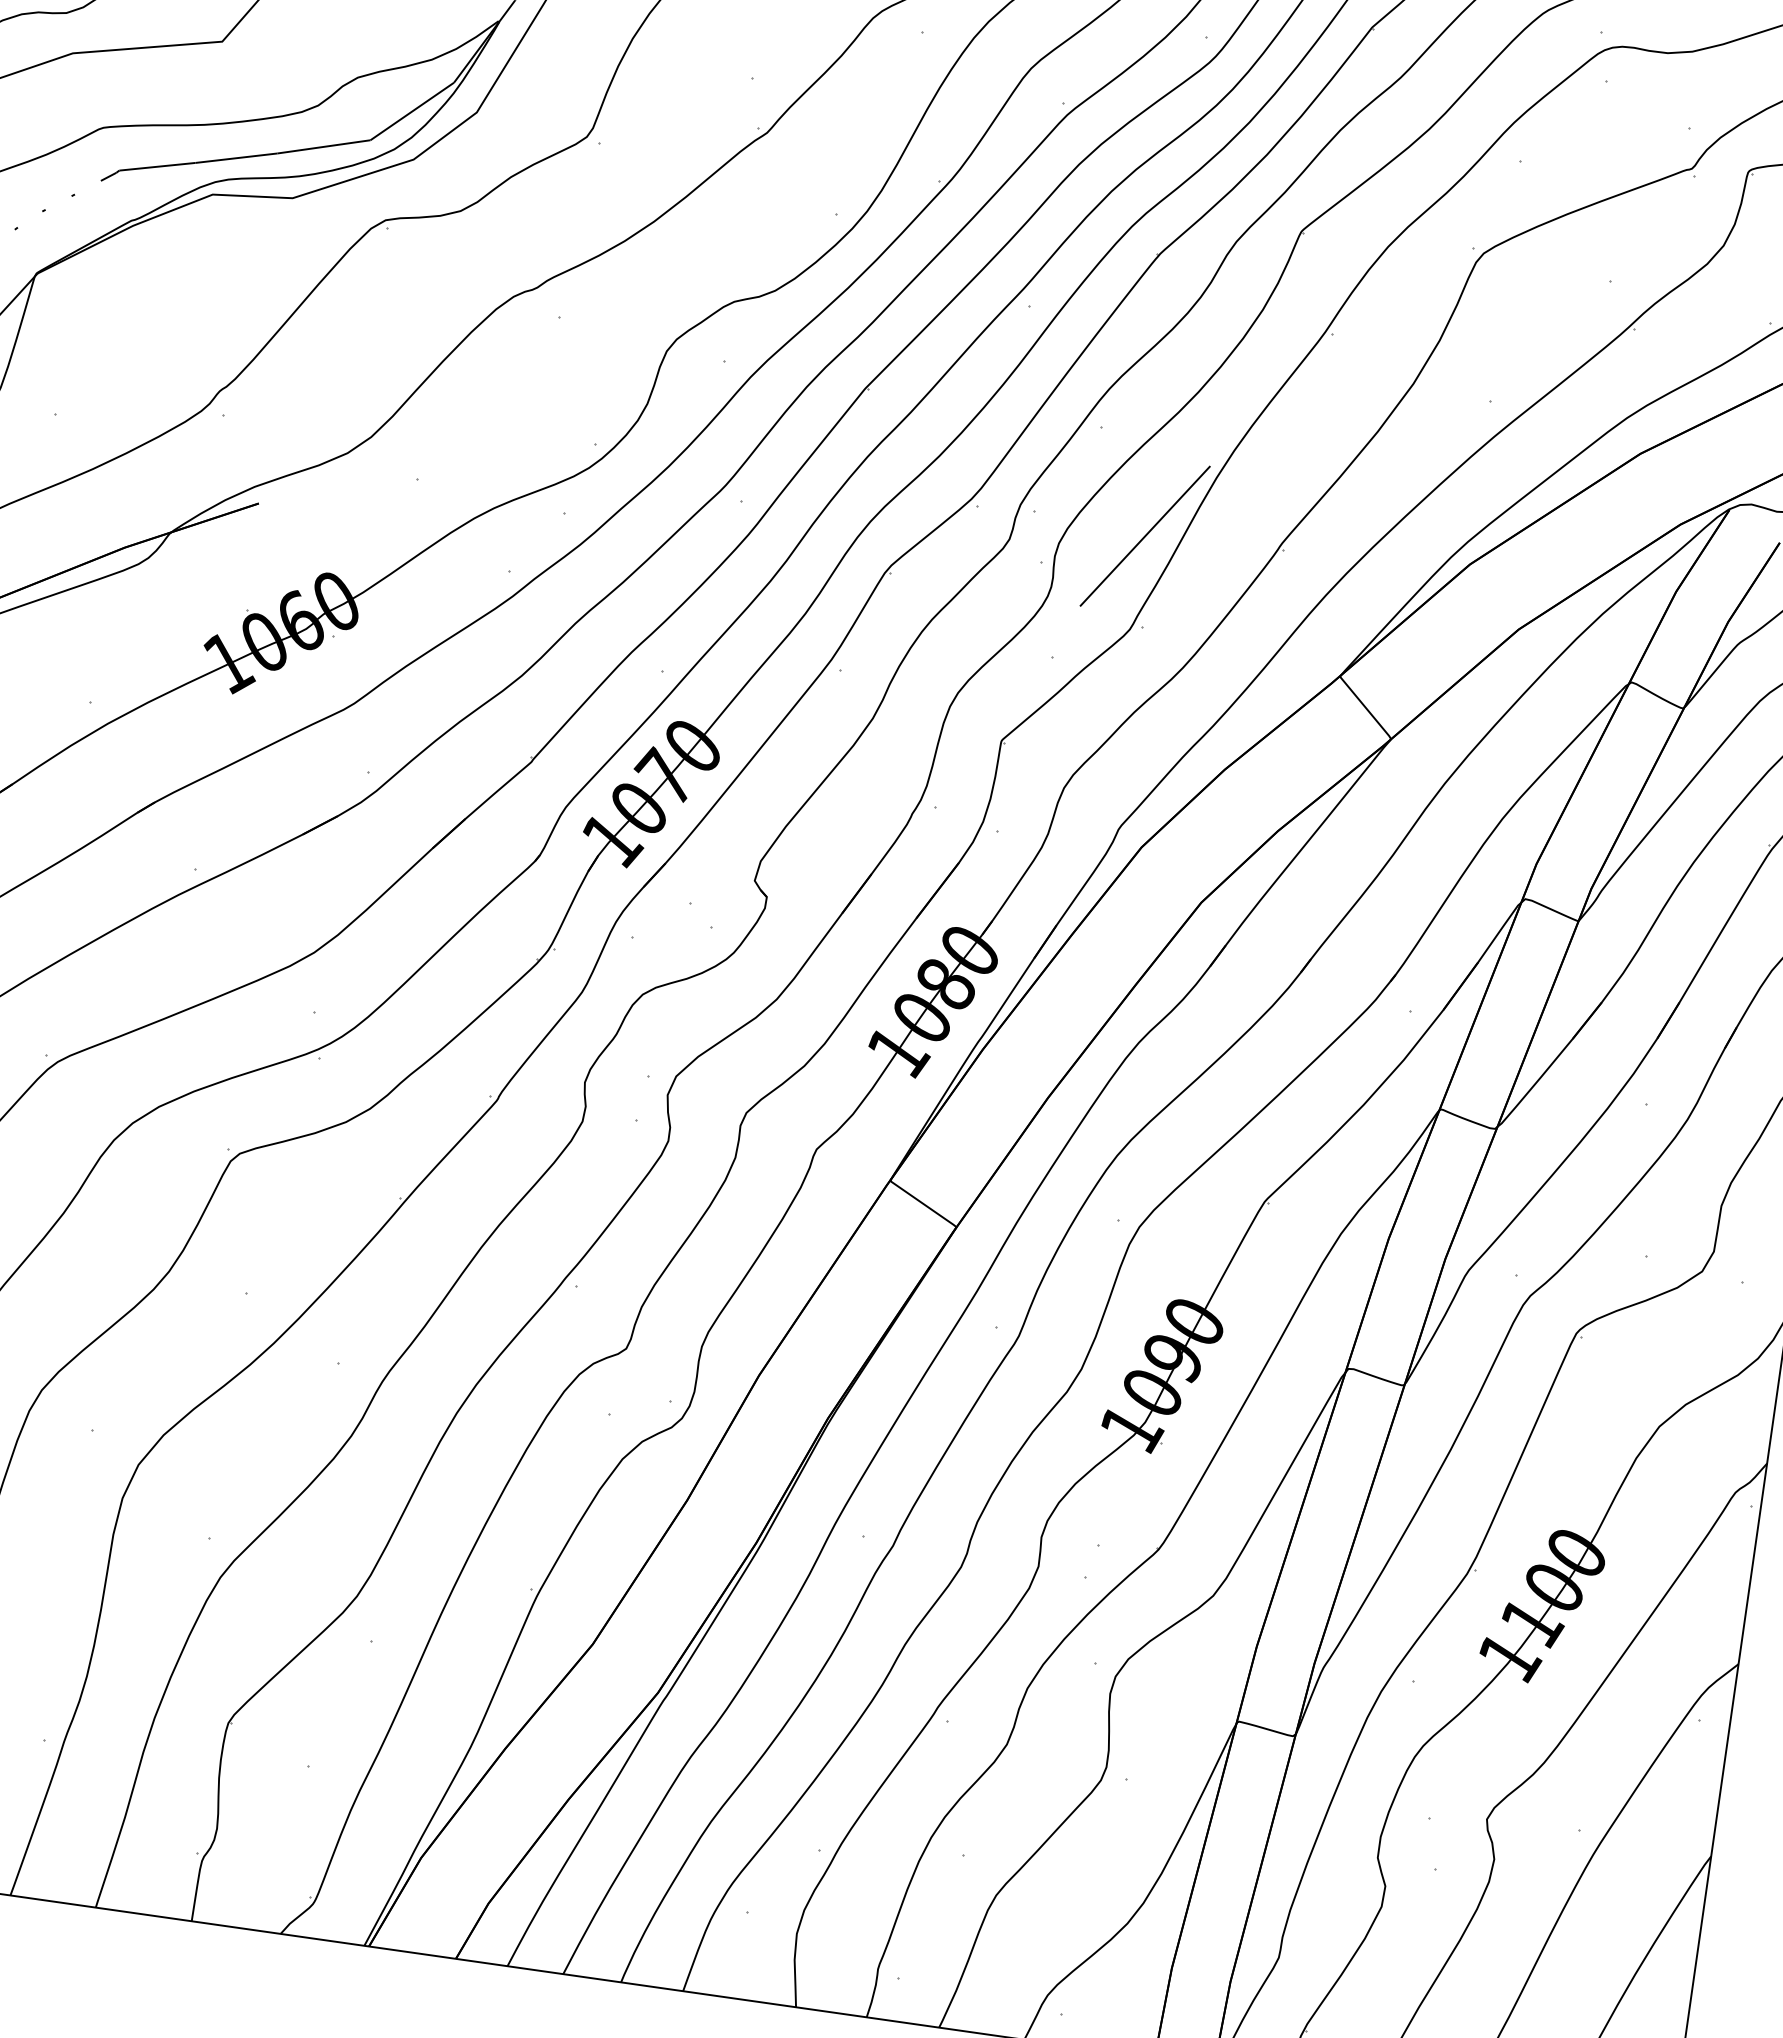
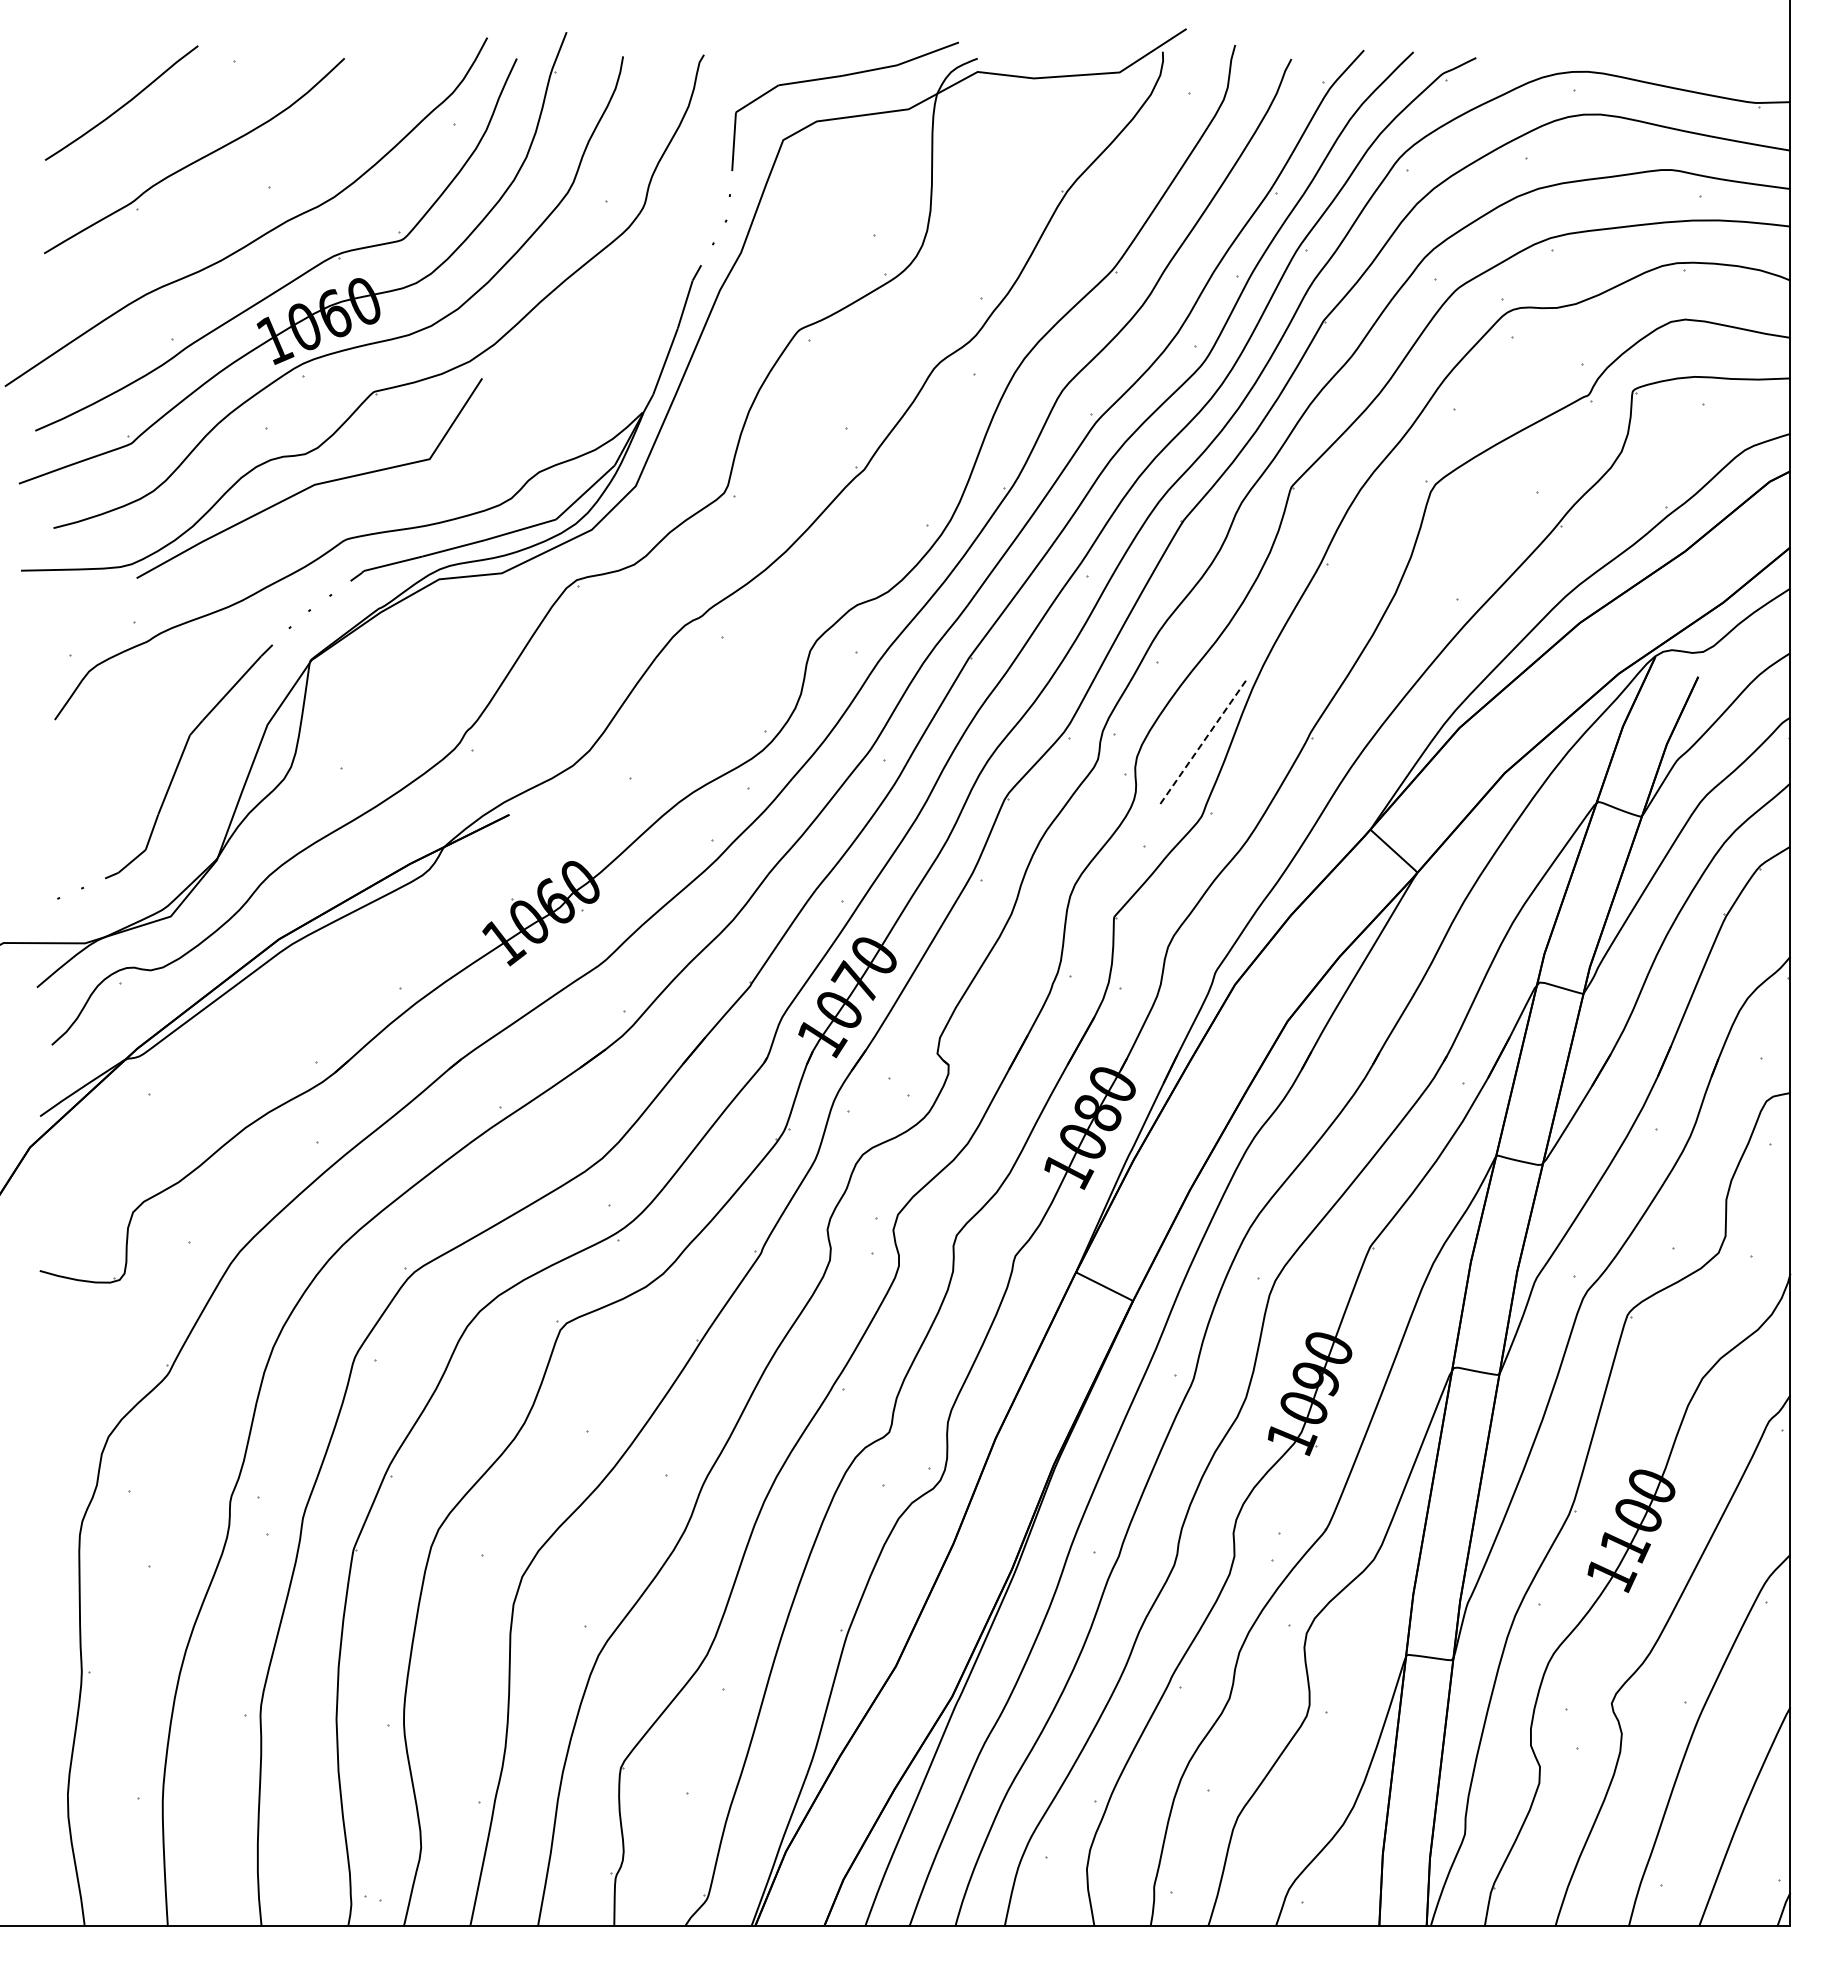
line: (1145, 535) -> (1203, 741), solid -> dashed

